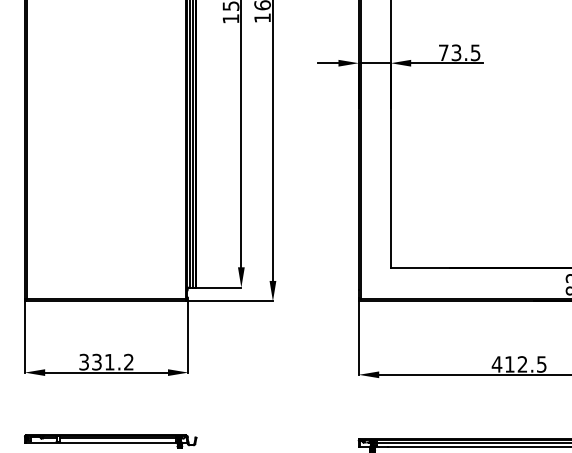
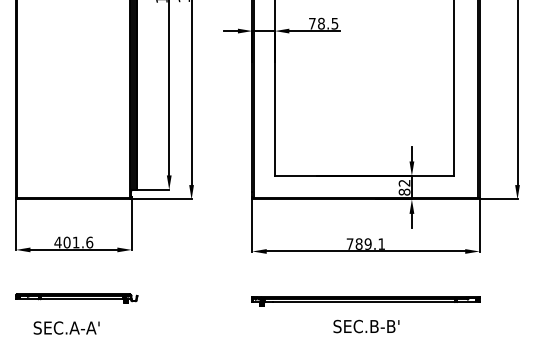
text: (456, 52) -> (321, 23), 73.5 -> 78.5
text: (105, 362) -> (73, 242), 331.2 -> 401.6
text: (518, 363) -> (365, 243), 412.5 -> 789.1

